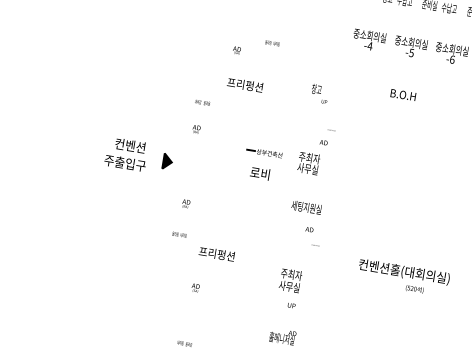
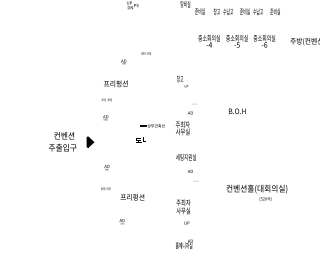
text: (244, 84) -> (115, 83), moved
text: (403, 93) -> (237, 110), moved
text: (257, 172) -> (140, 139), moved

